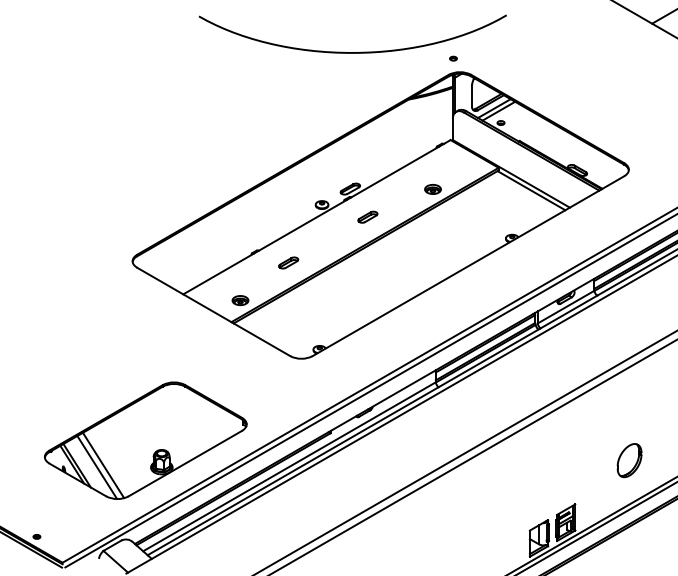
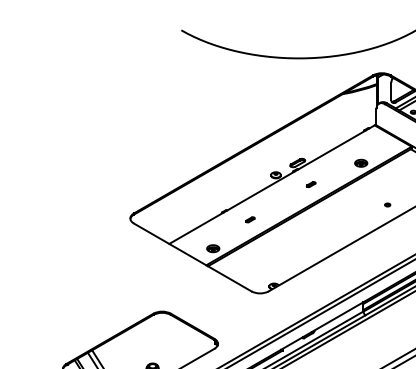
part: (453, 58) -> (387, 204), moved
part: (367, 216) -> (310, 184), size x0.6
part: (288, 262) -> (250, 219), size x0.6

